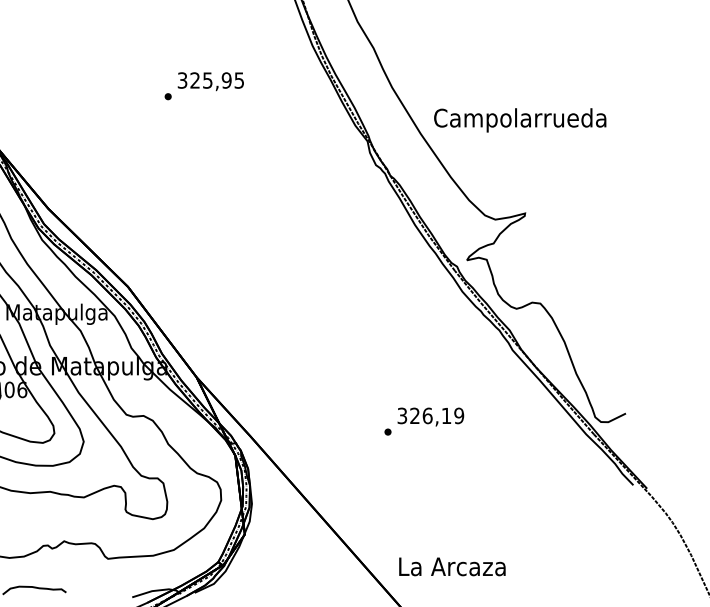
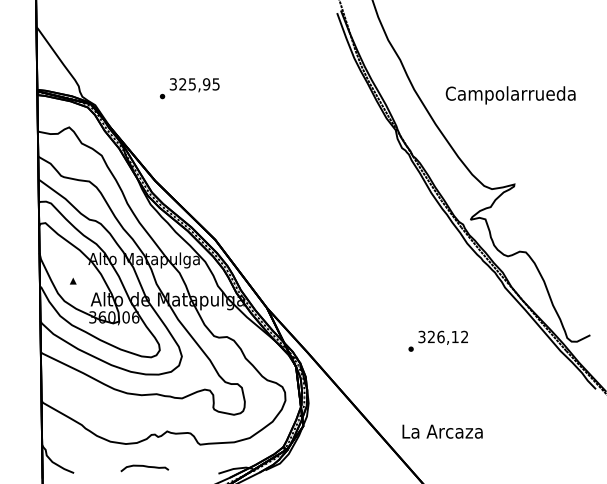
text: (203, 86) -> (189, 88), moved
text: (519, 120) -> (510, 95), moved
text: (458, 416) -> (464, 337), 326,19 -> 326,12
text: (452, 566) -> (442, 431), moved

